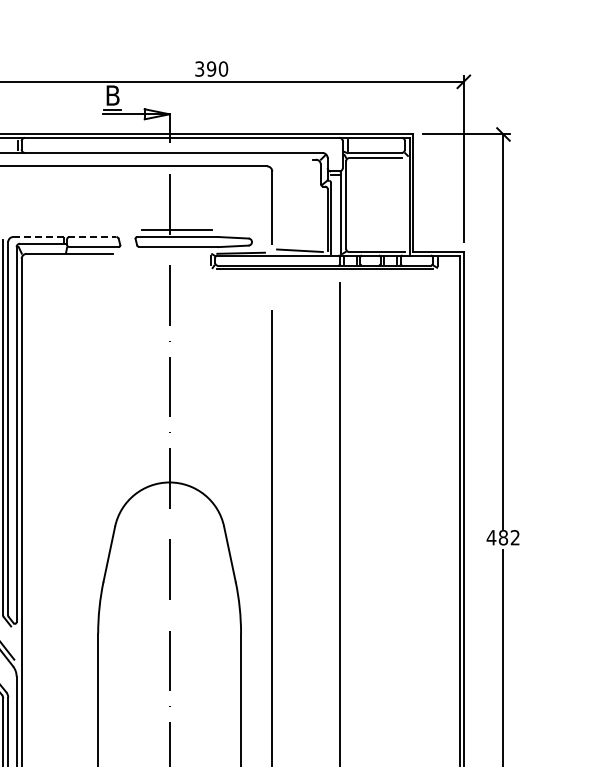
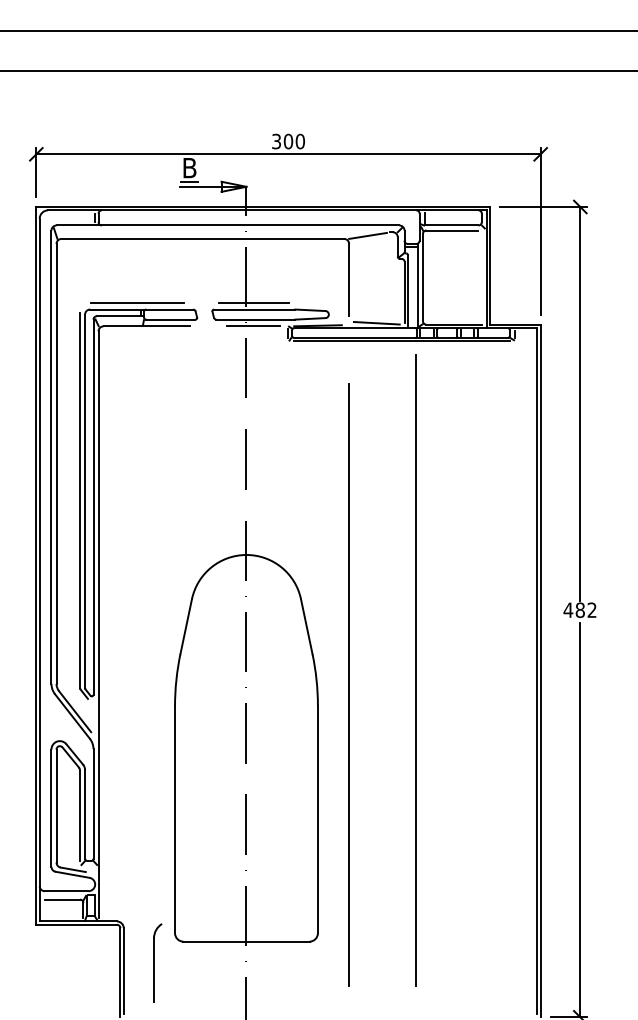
text: (210, 68) -> (287, 141), 390 -> 300
line: (290, 162) -> (367, 235), added
line: (60, 229) -> (137, 302), added
line: (64, 236) -> (141, 309), dashed -> solid
line: (175, 253) -> (252, 326), added

